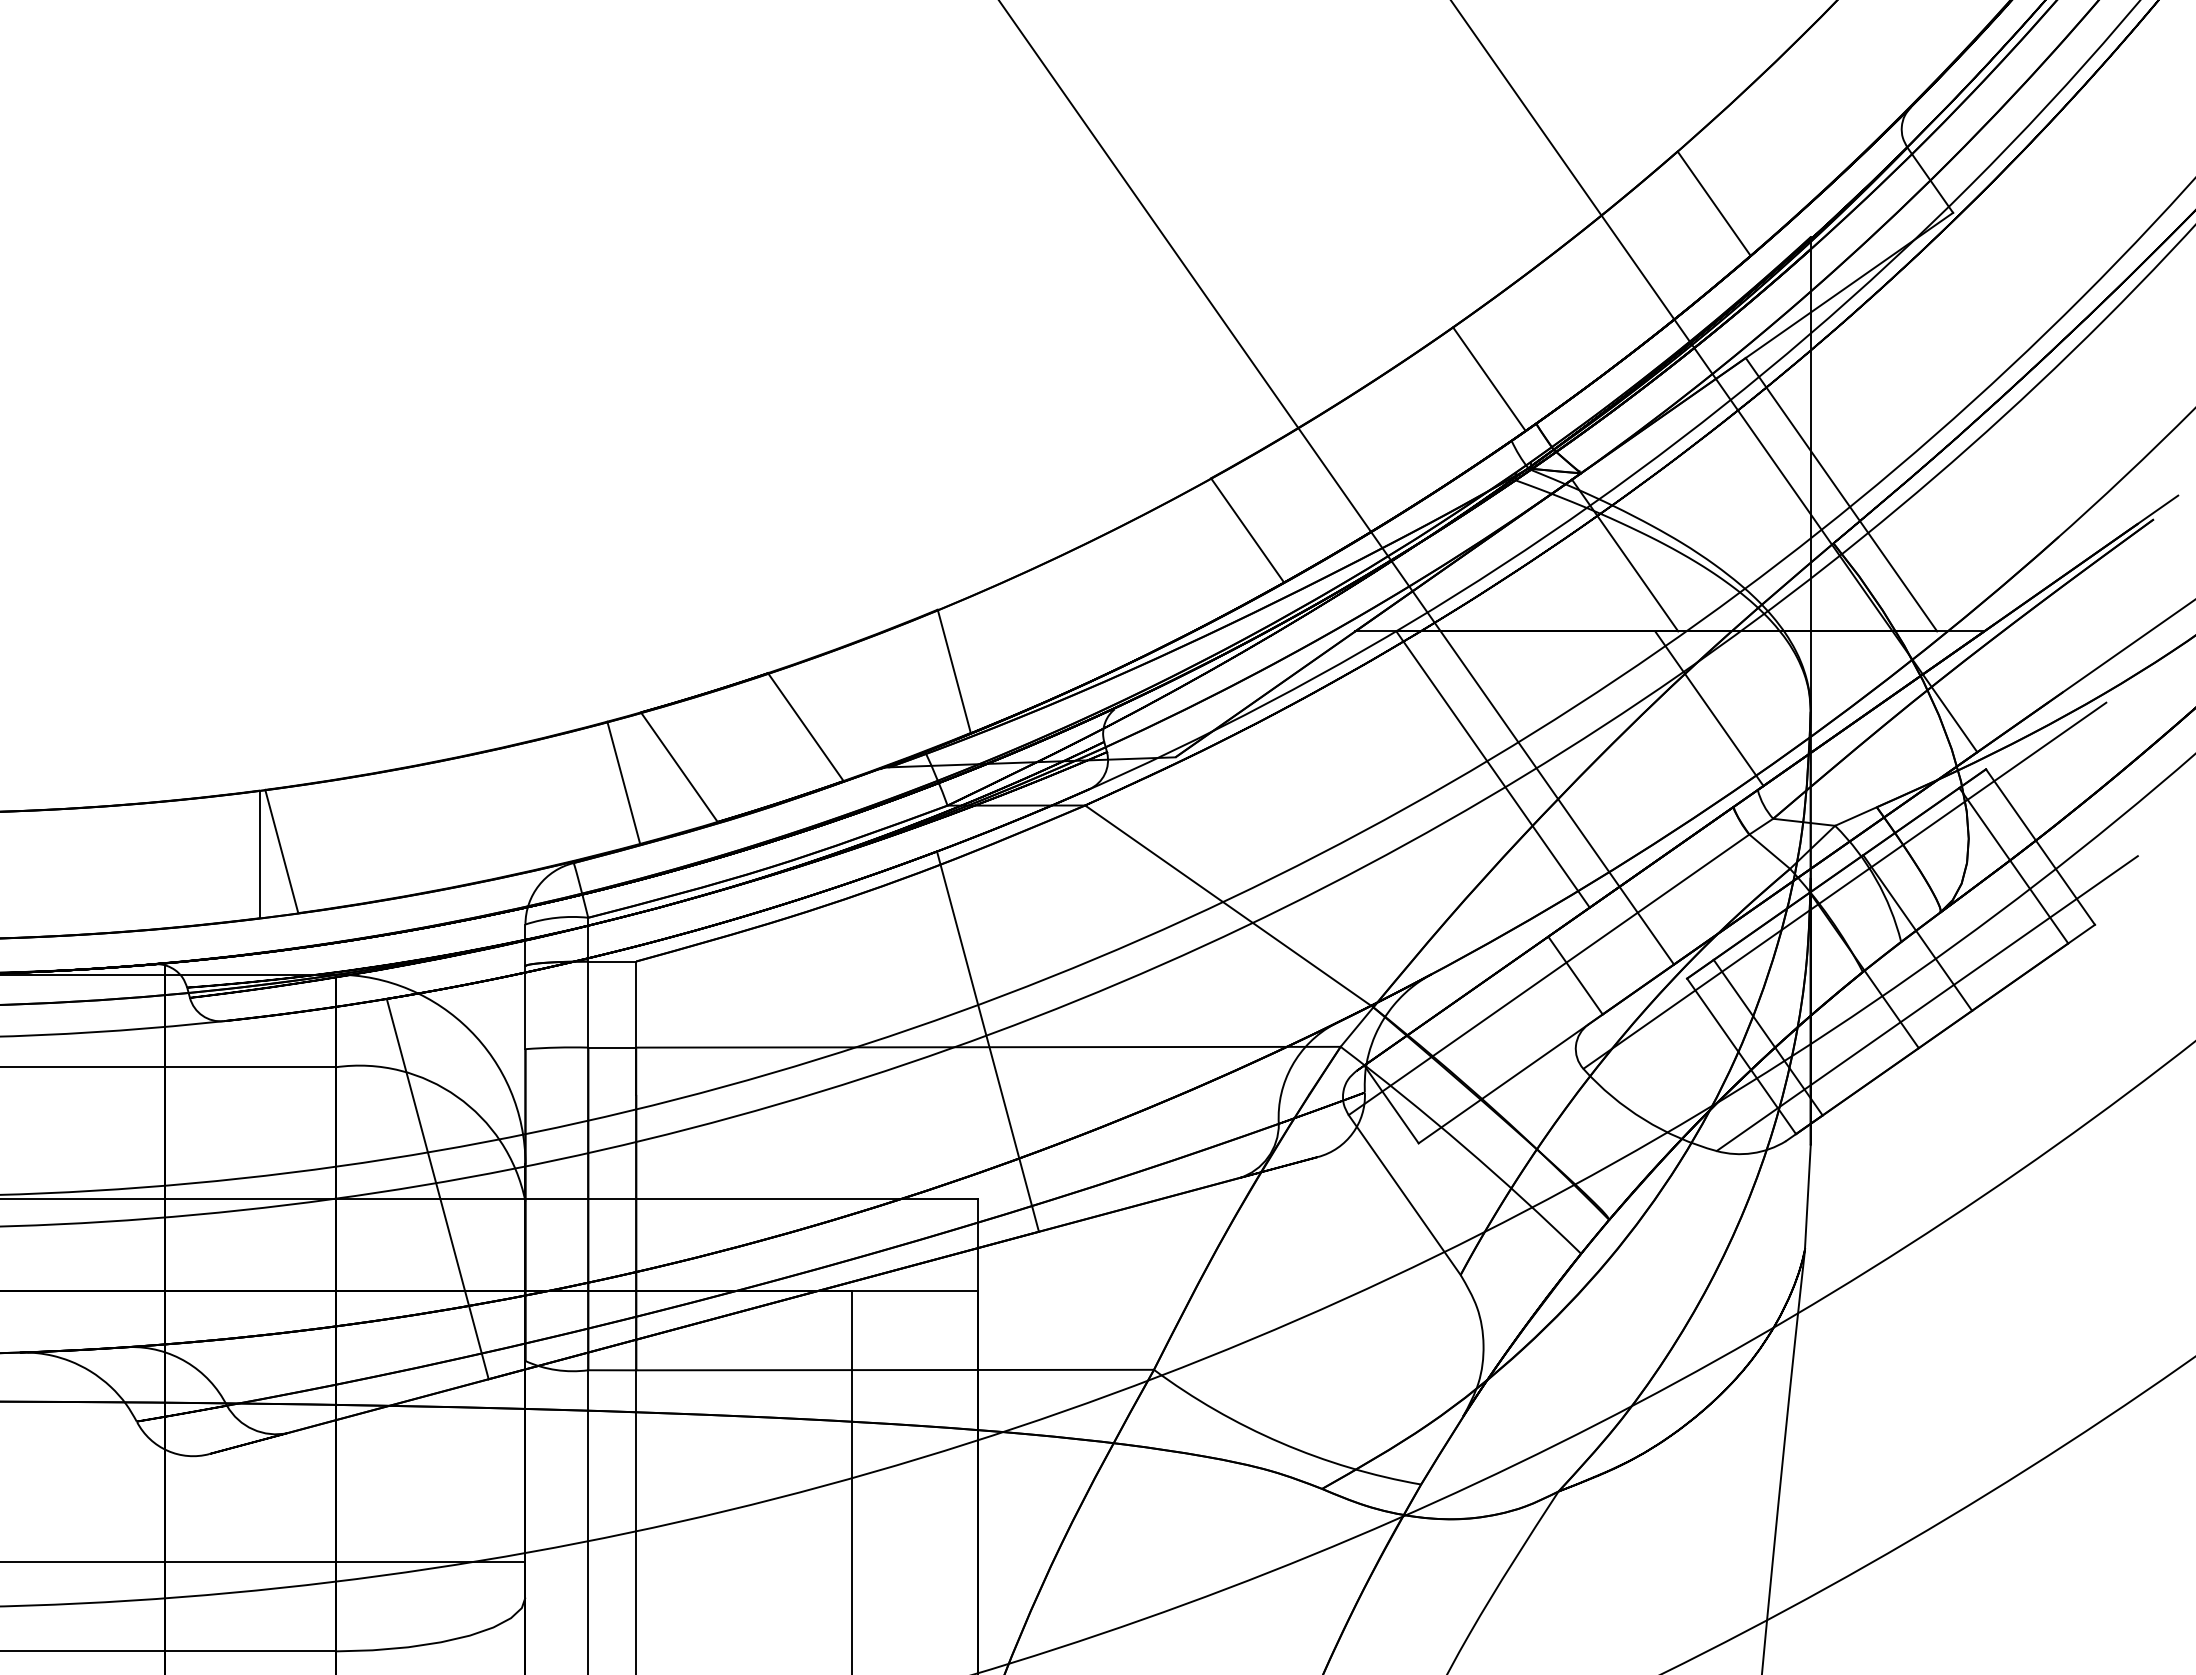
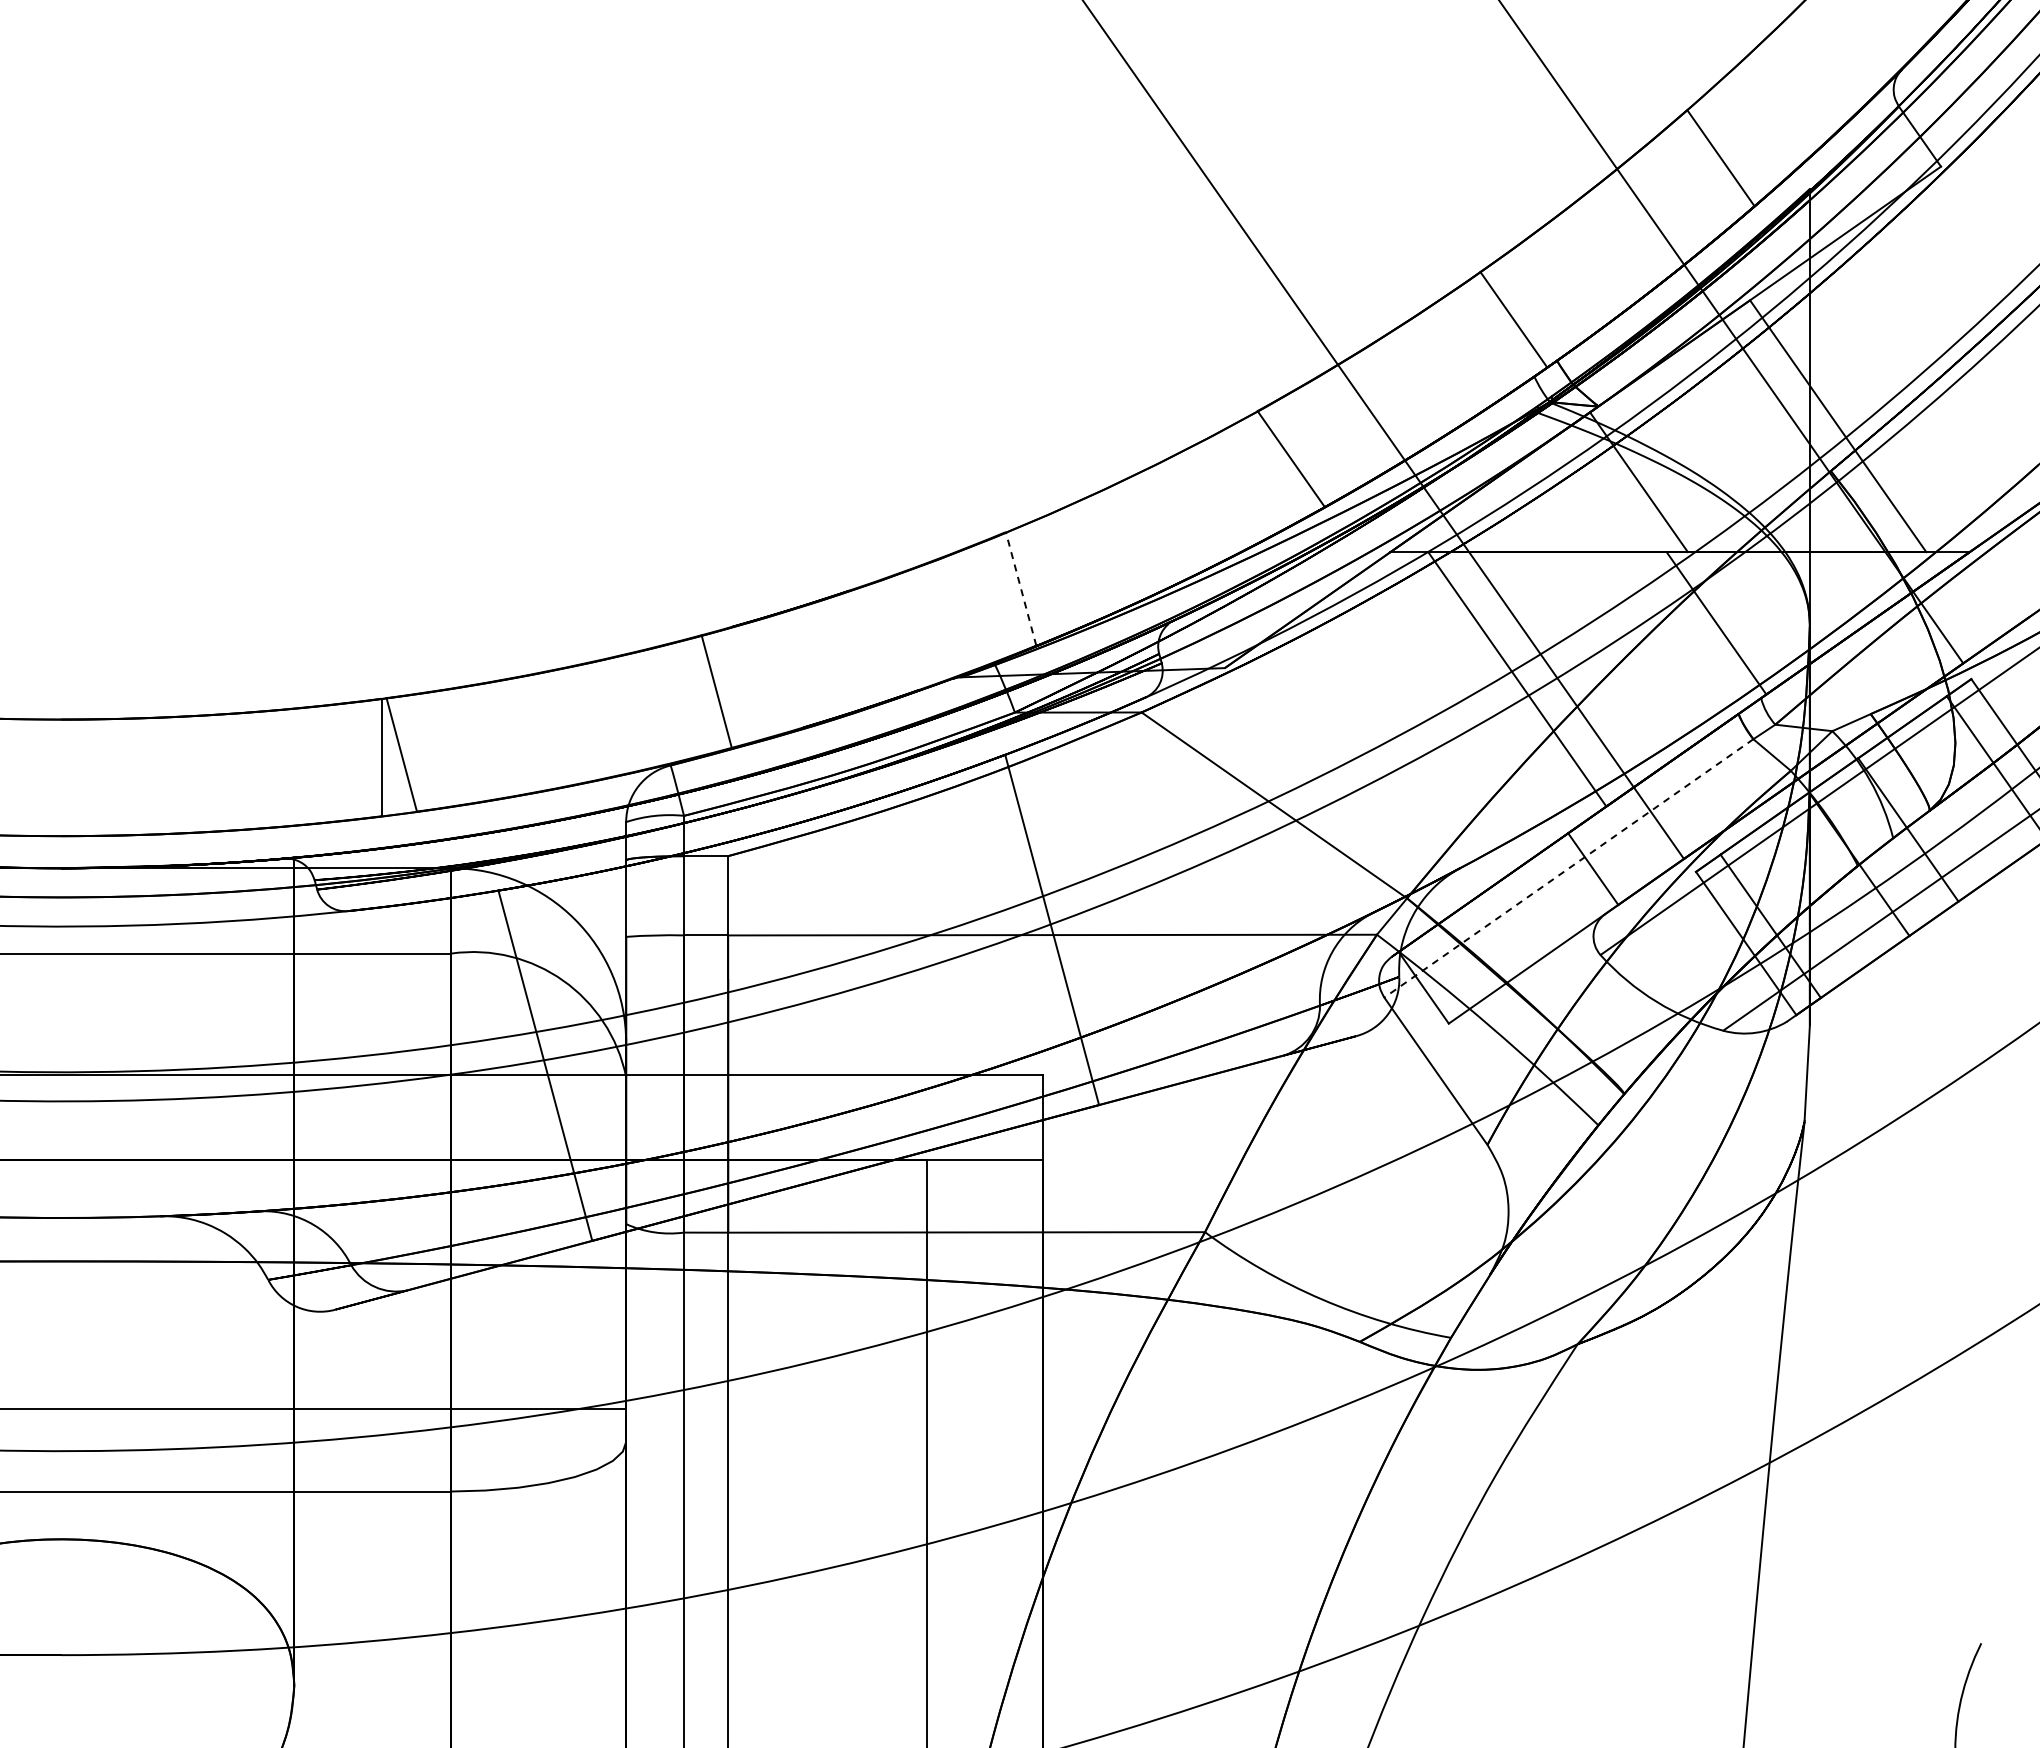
line: (954, 670) -> (1021, 588), solid -> dashed
line: (805, 726) -> (884, 639), removed
line: (678, 766) -> (767, 676), removed
line: (1549, 974) -> (1569, 868), solid -> dashed

